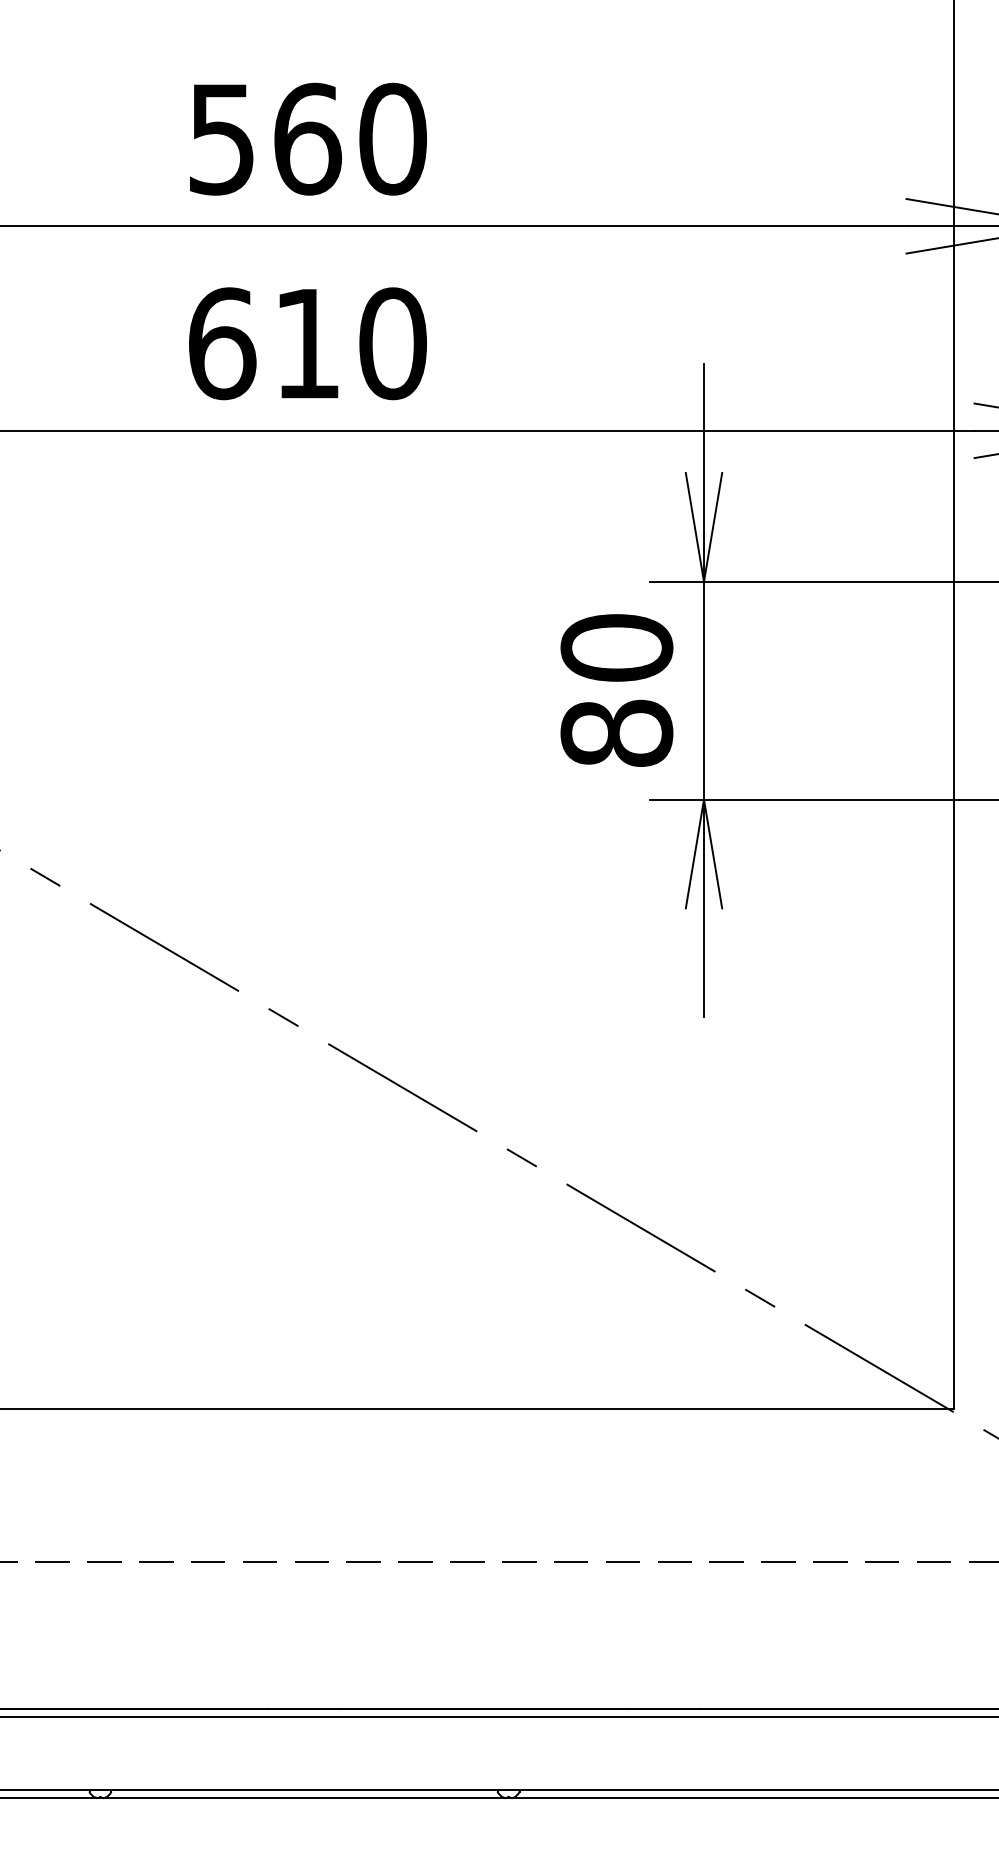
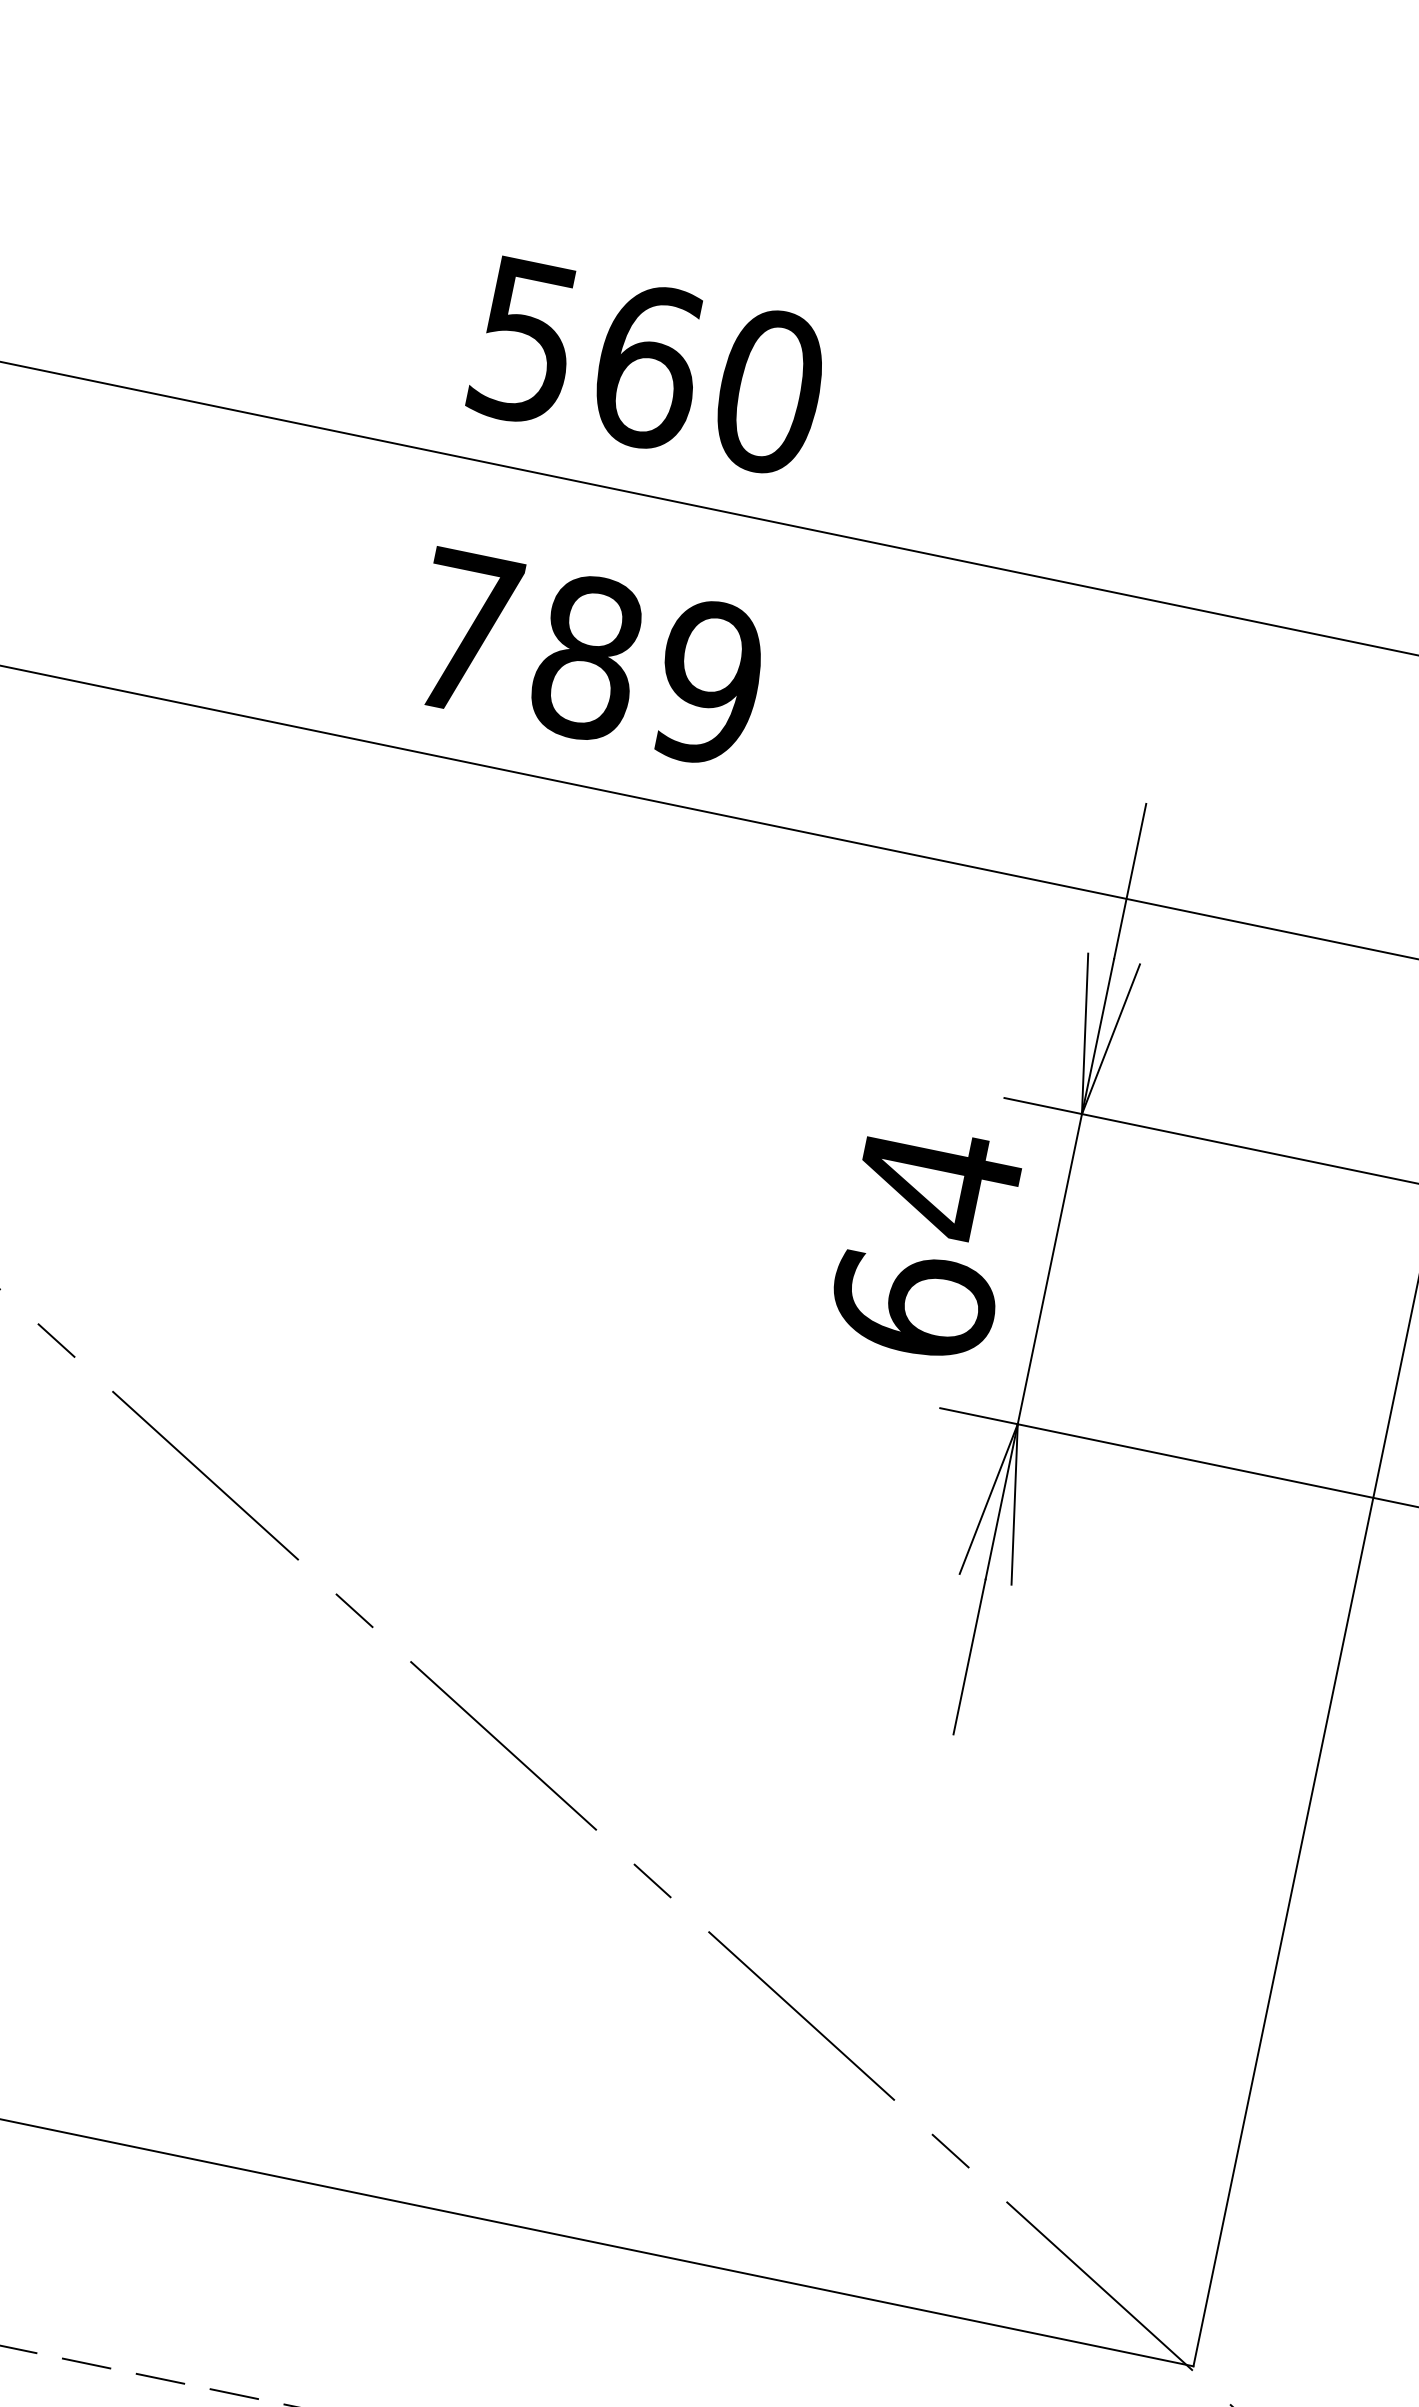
text: (307, 343) -> (587, 657), 610 -> 789
text: (616, 689) -> (925, 1241), 80 -> 64

